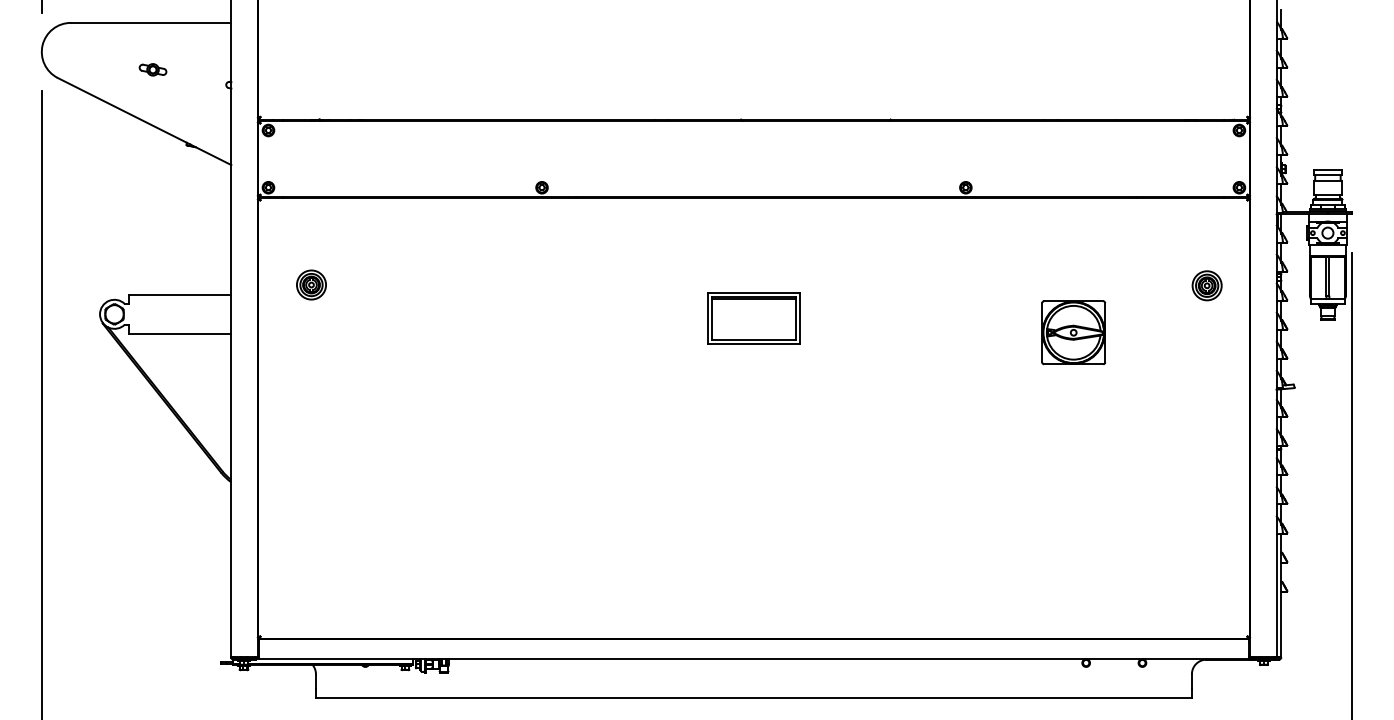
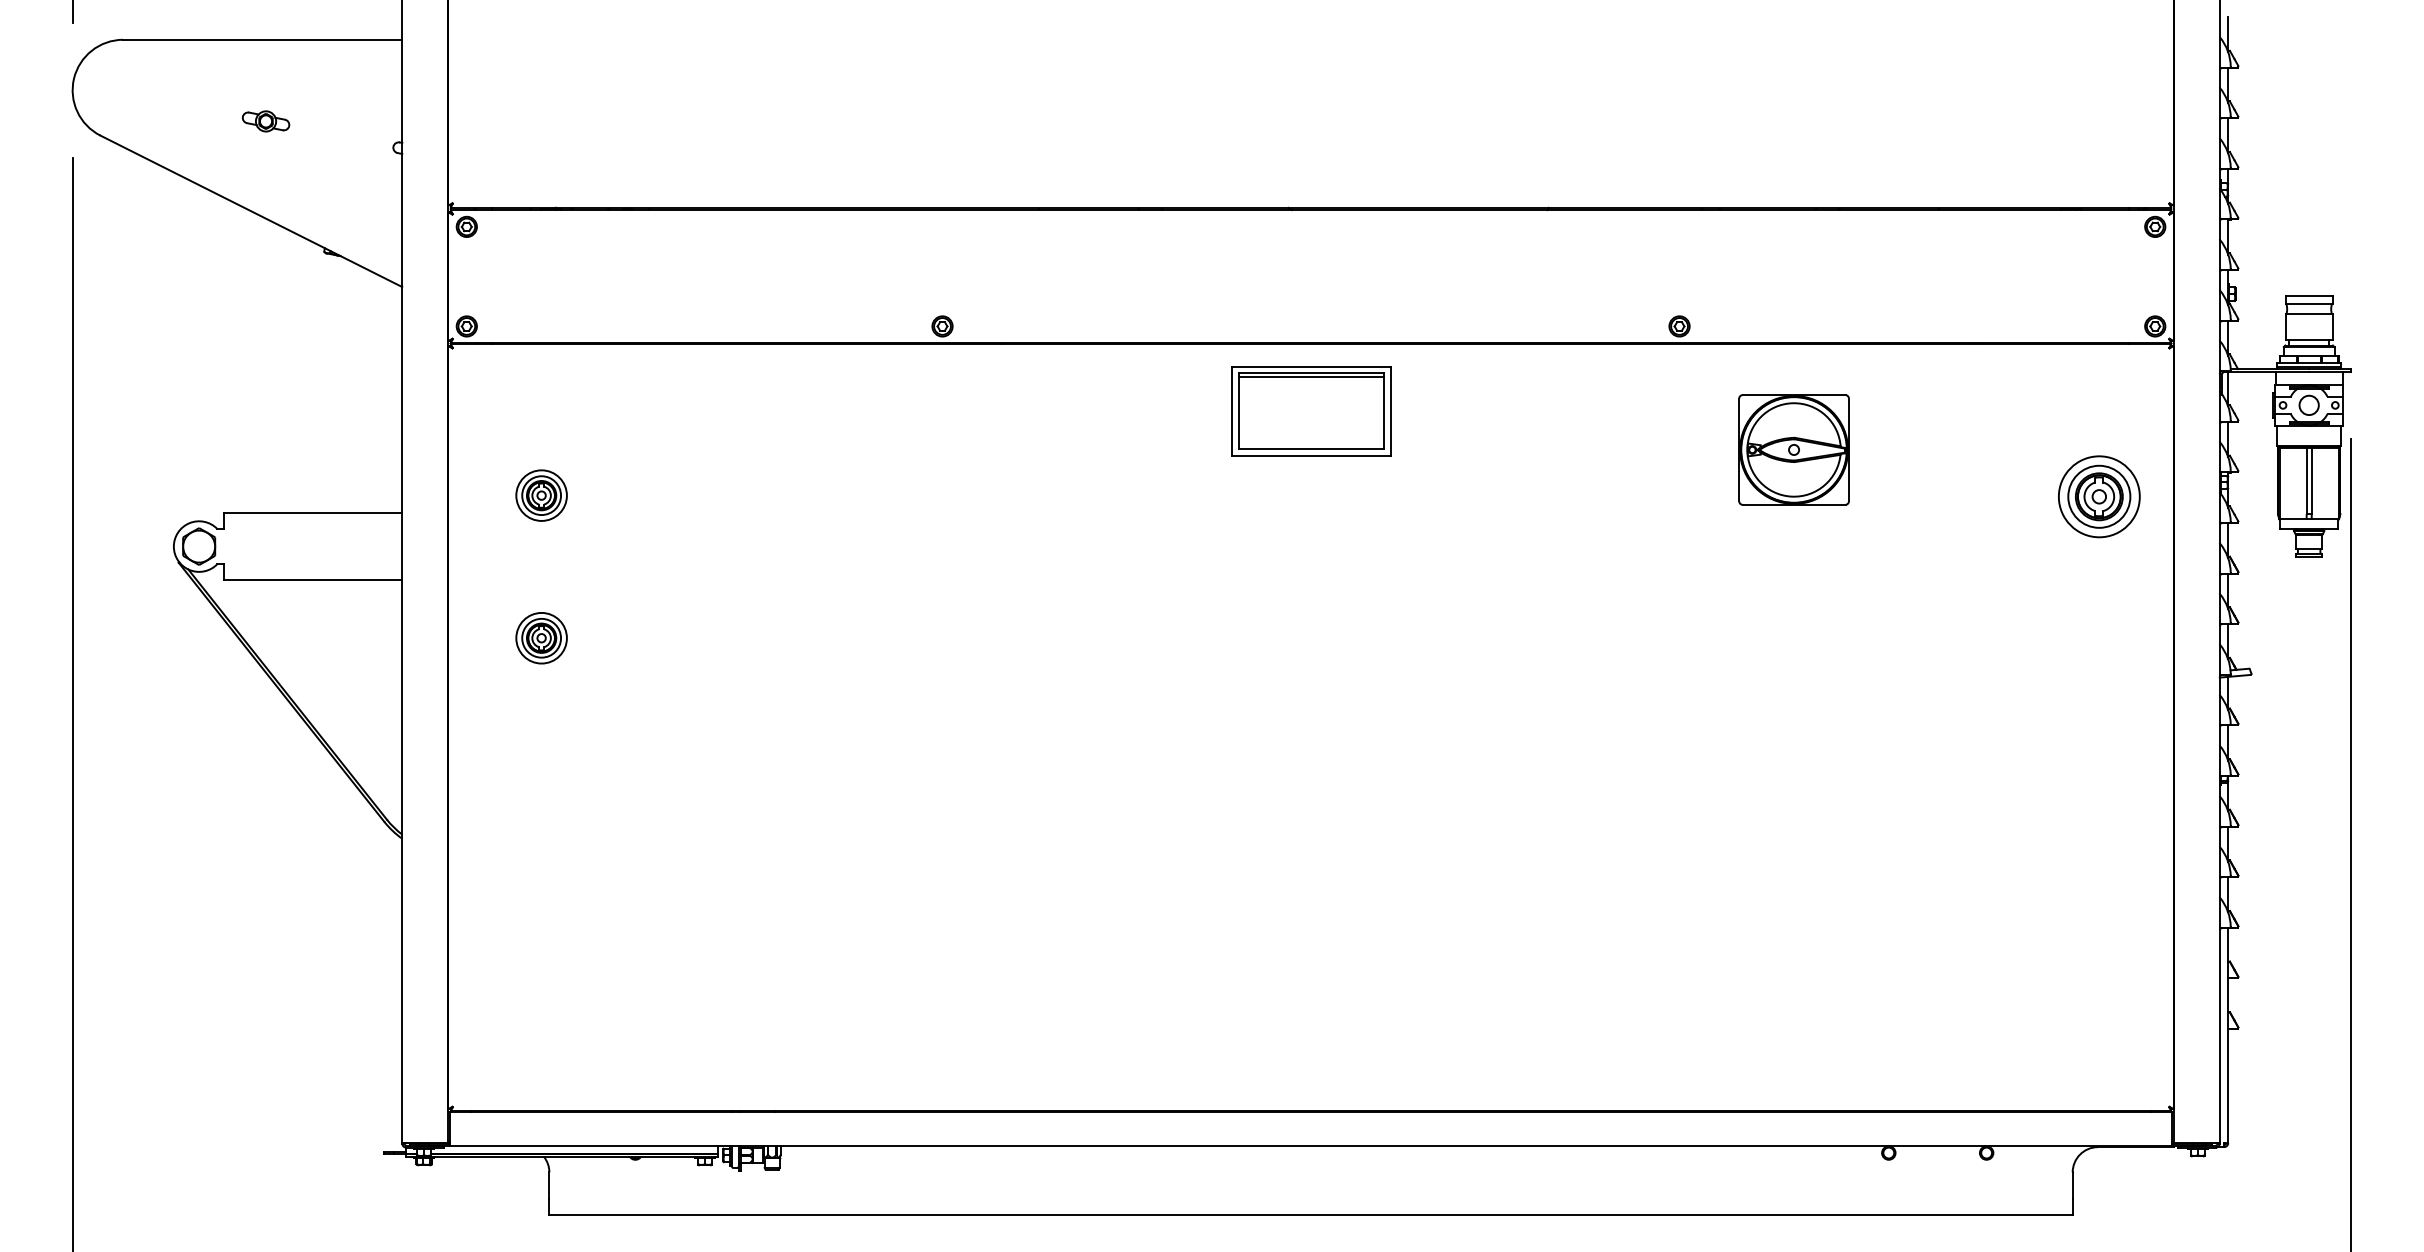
part: (1206, 285) -> (2098, 496), size x1.6
part: (753, 318) -> (1310, 411), moved
part: (1073, 332) -> (1793, 449), moved
part: (311, 366) -> (541, 637), added

